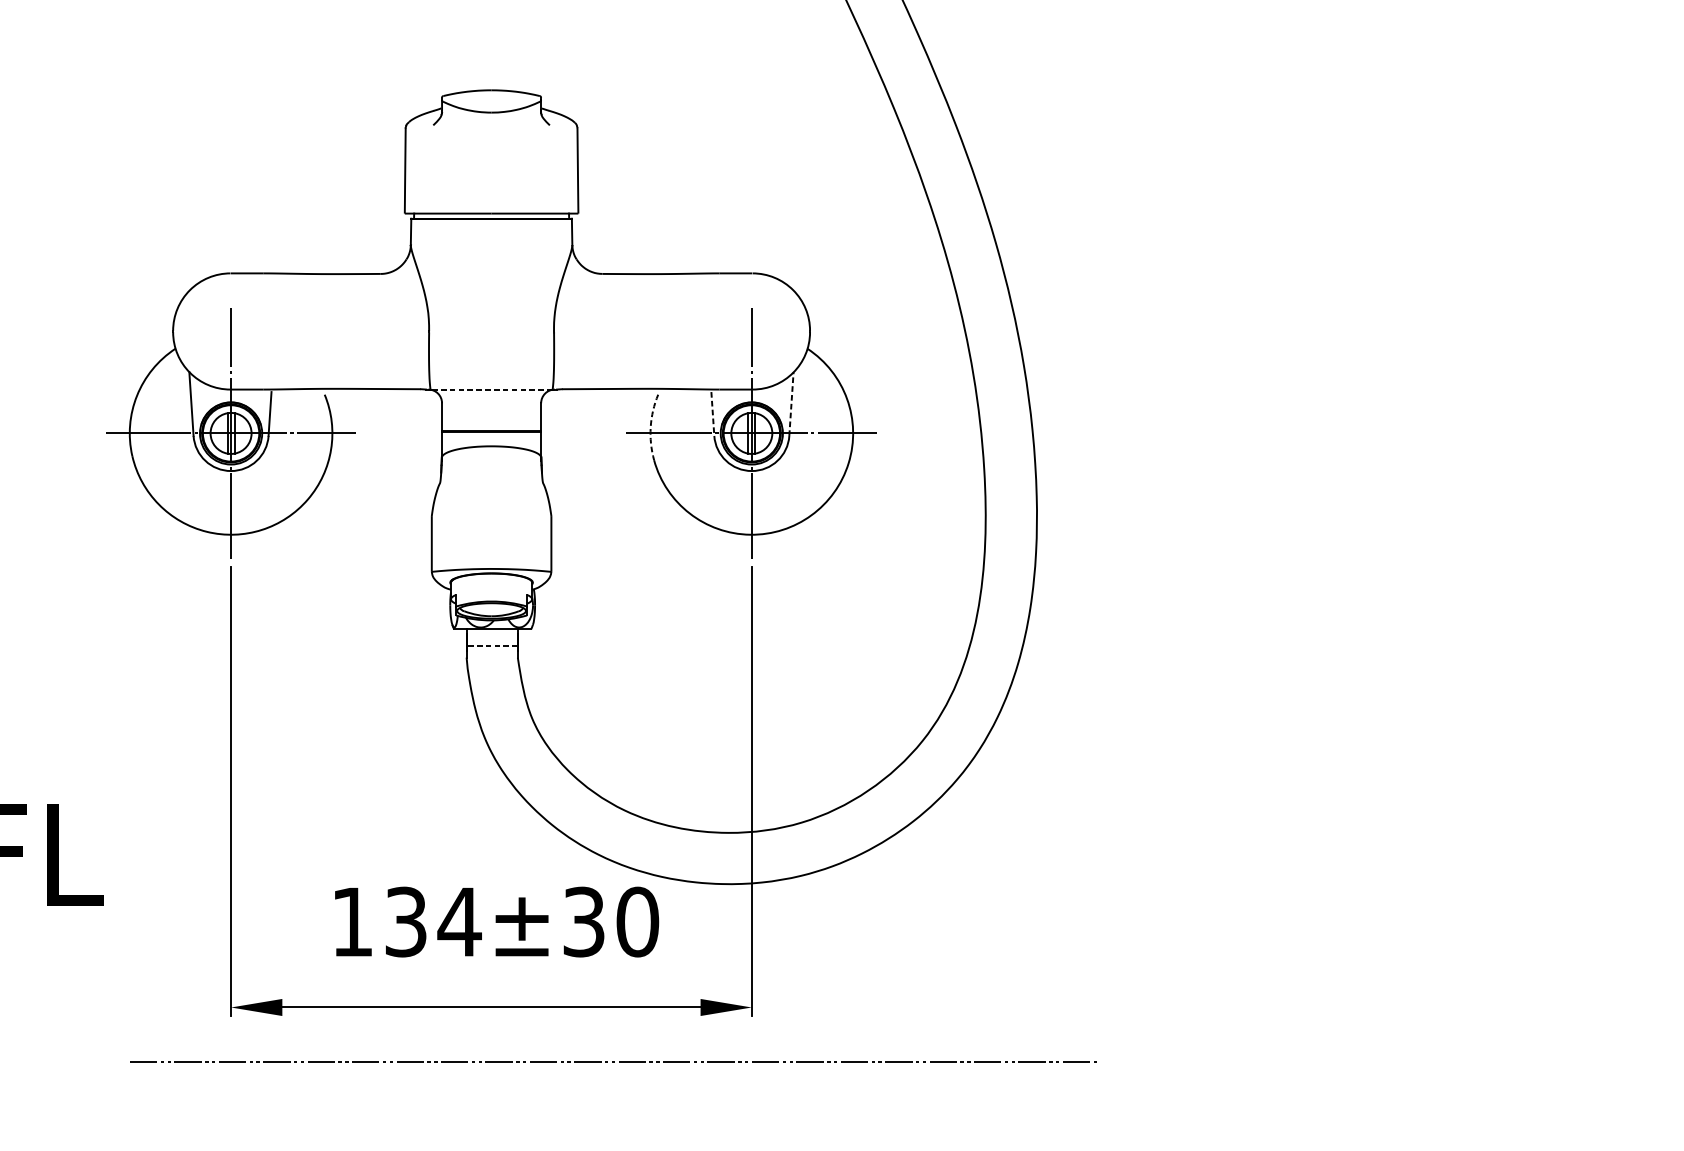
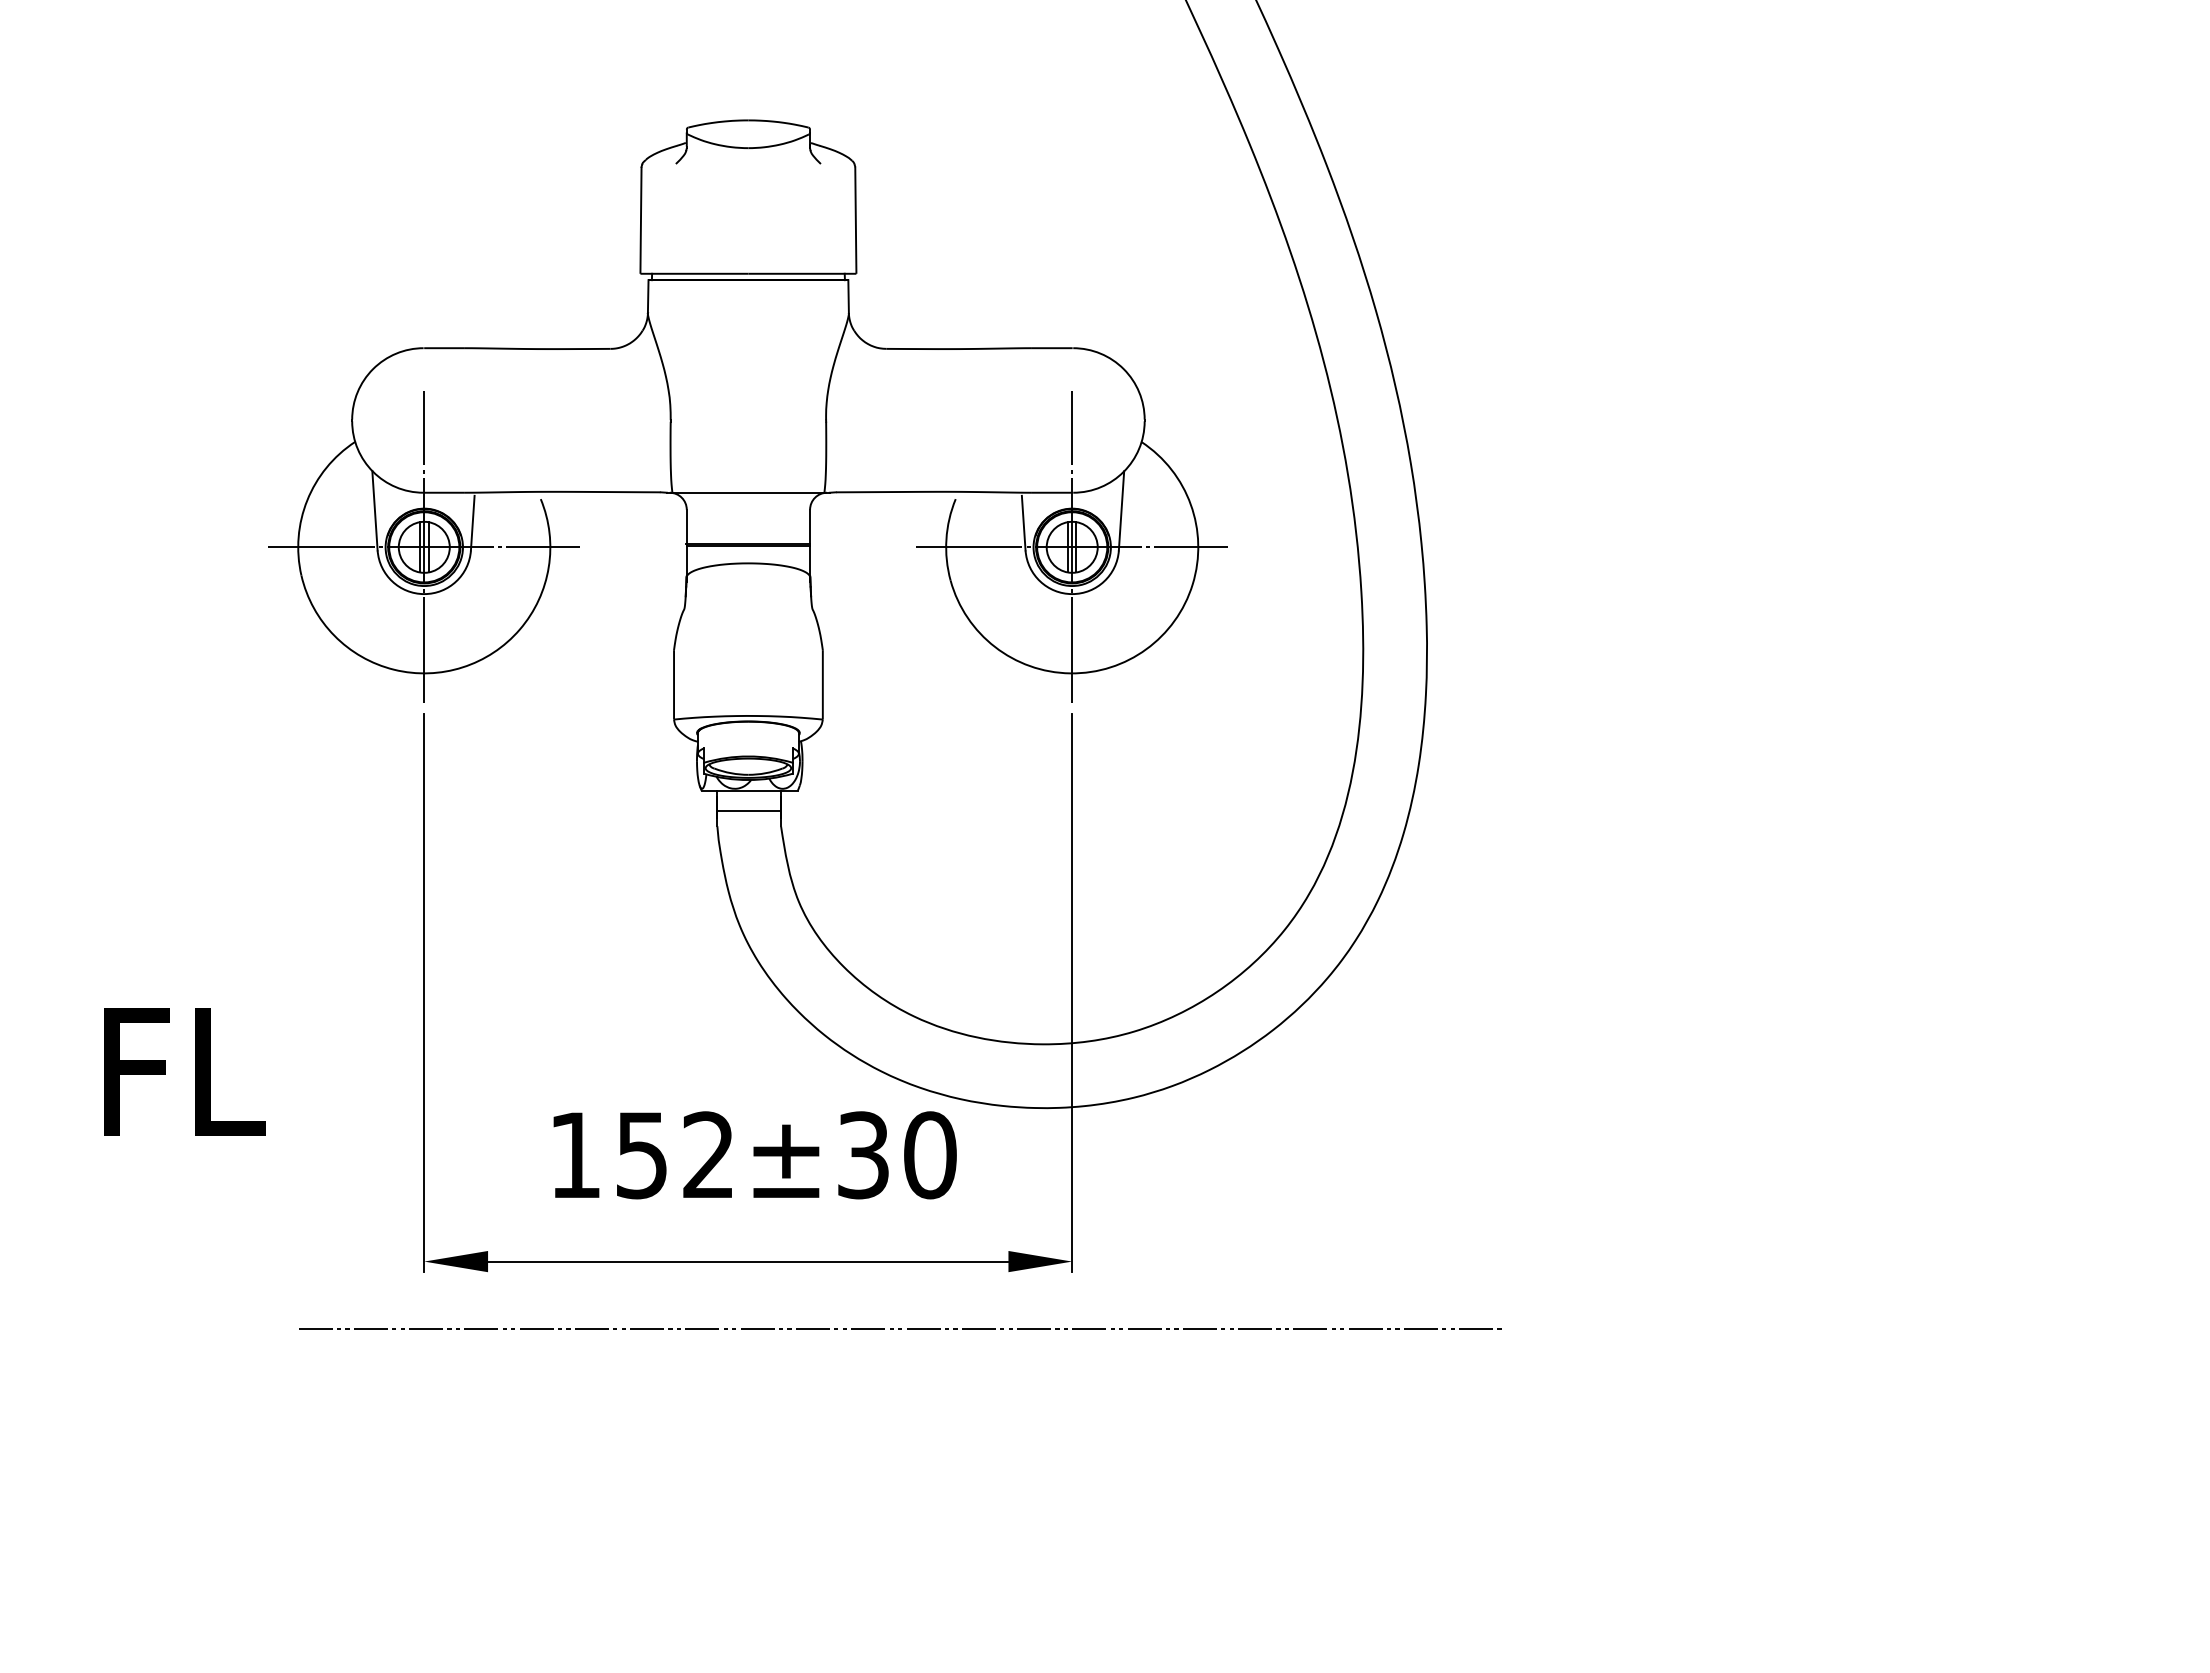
line: (491, 389) -> (748, 492), dashed -> solid
line: (791, 403) -> (1121, 510), dashed -> solid
line: (712, 414) -> (1023, 523), dashed -> solid
arc: (650, 427) -> (946, 539), dashed -> solid
line: (492, 645) -> (749, 811), dashed -> solid
text: (433, 922) -> (676, 1155), 134±30 -> 152±30

